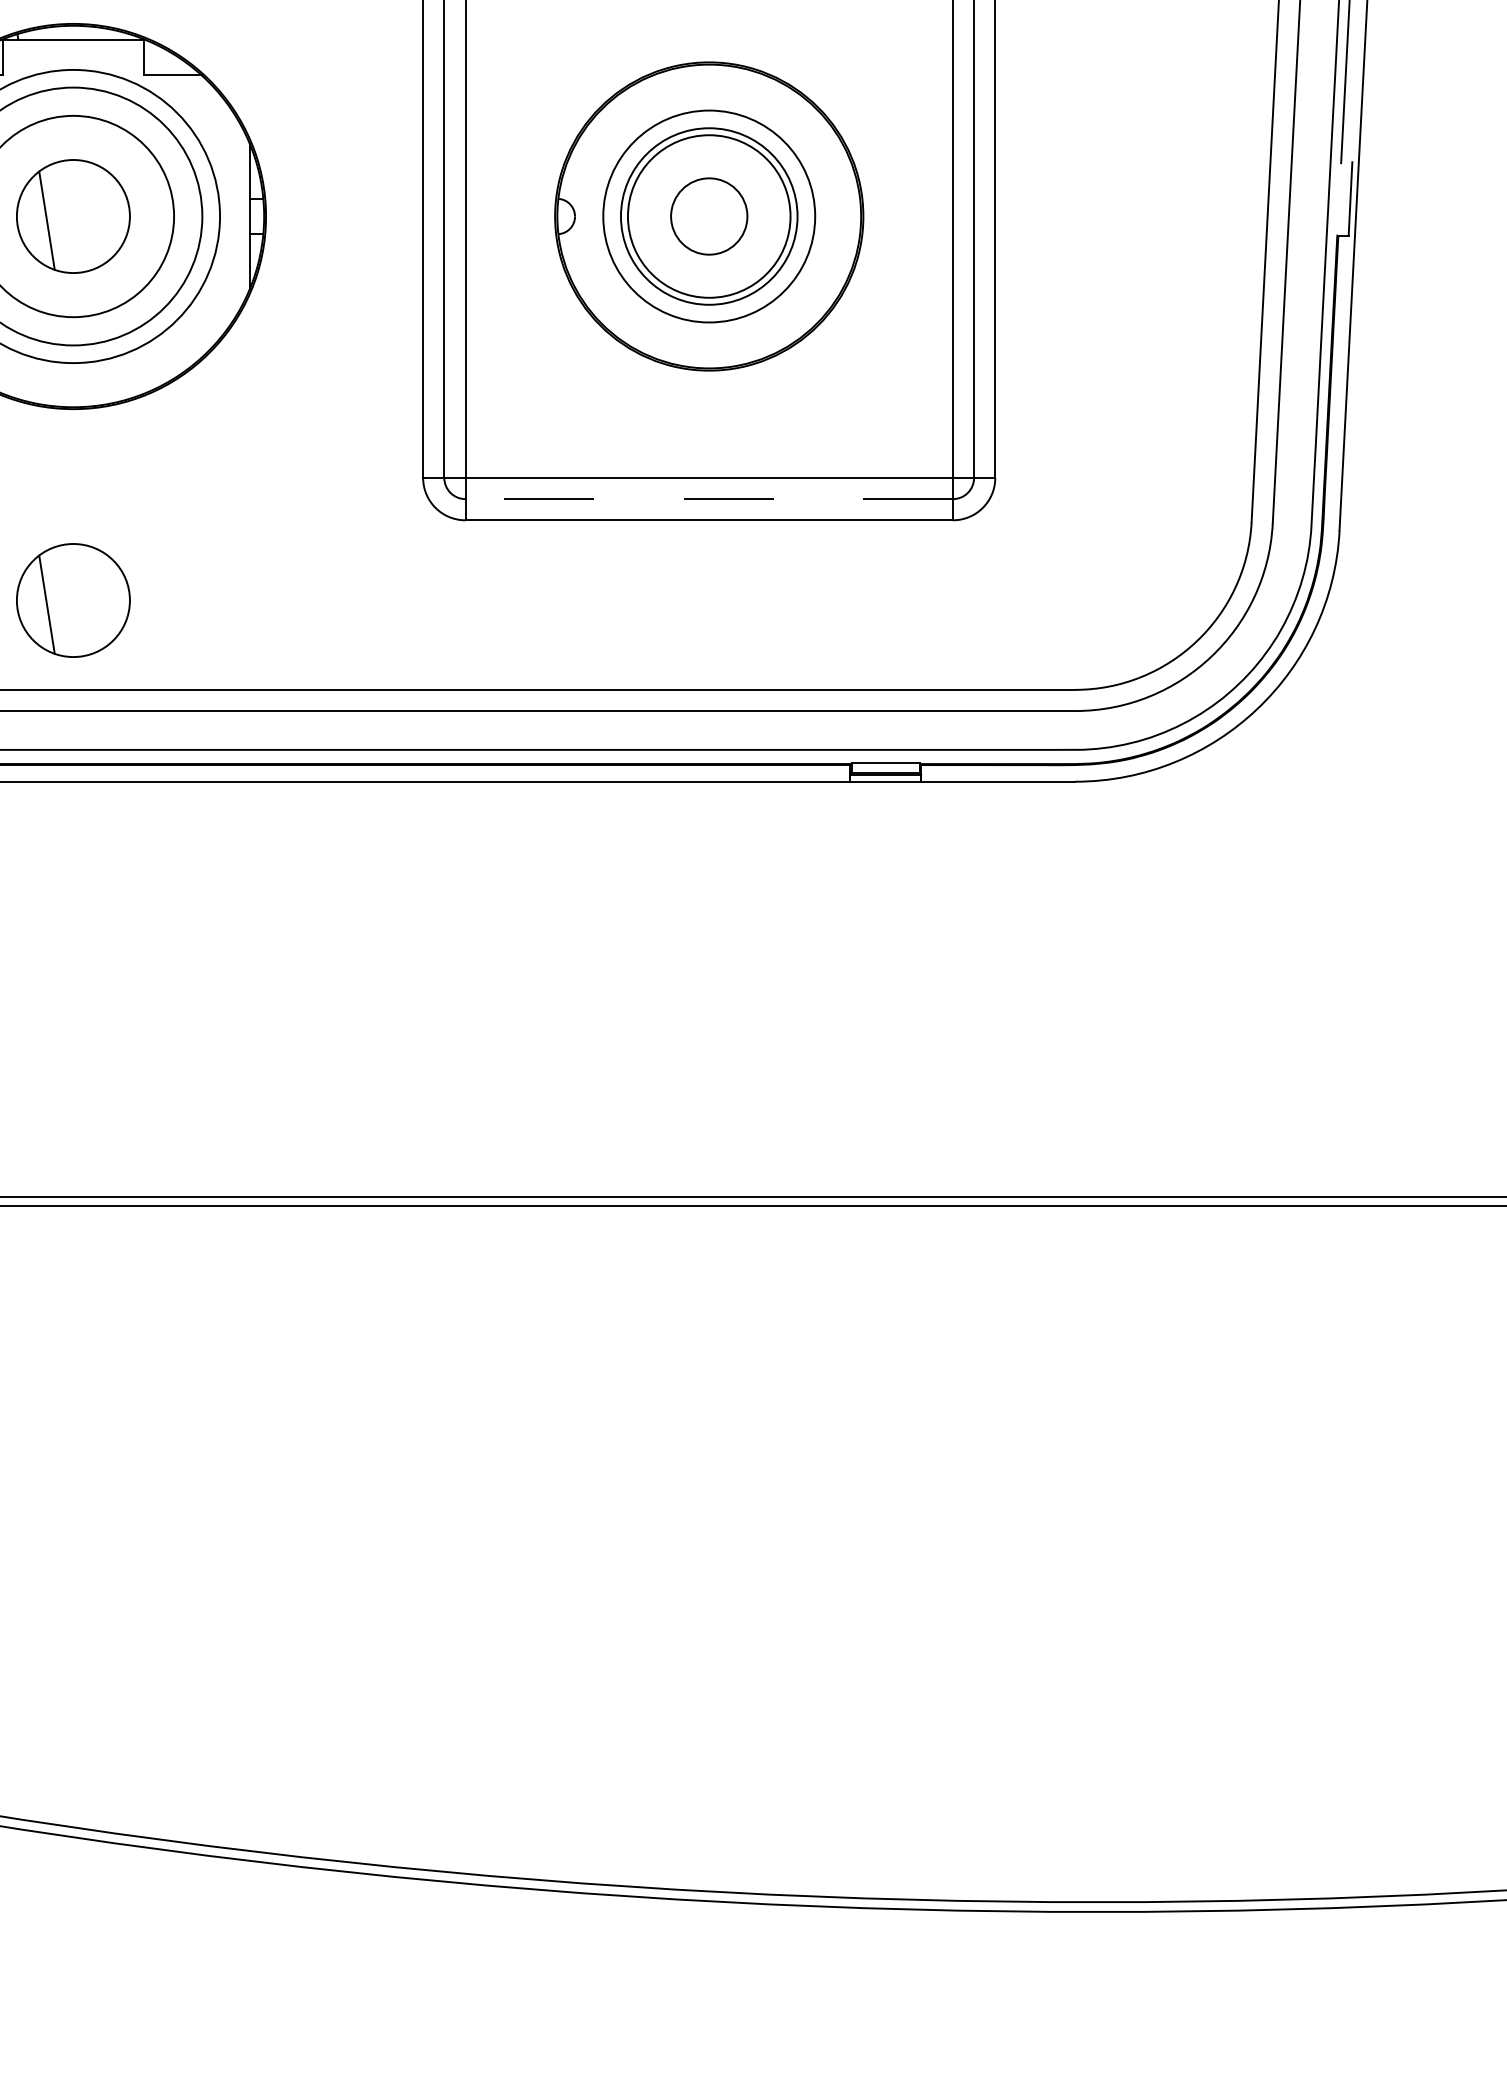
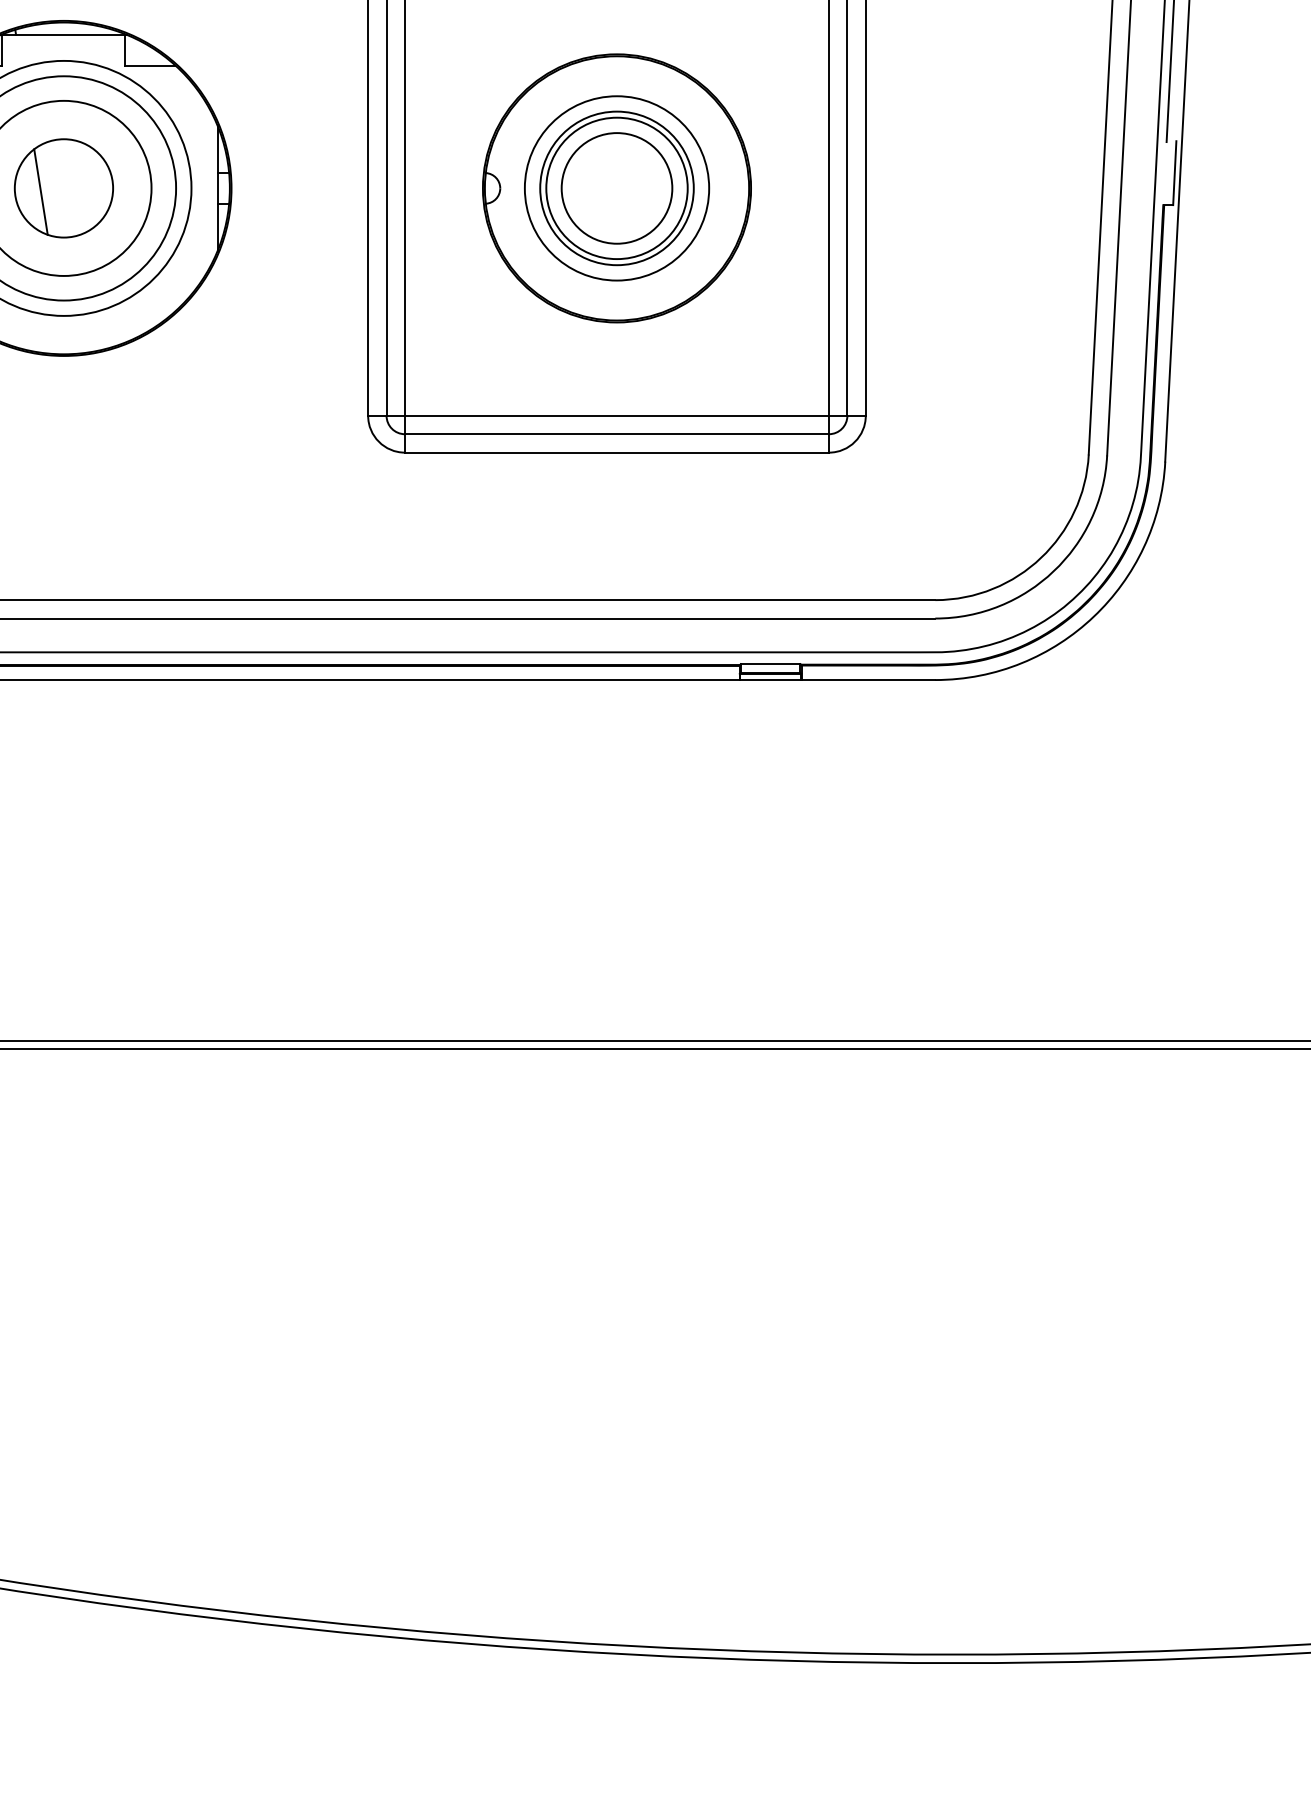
circle: (708, 216) -> (616, 188), size x1.67
line: (709, 499) -> (617, 434), dashed -> solid
part: (73, 600) -> (64, 522), removed

